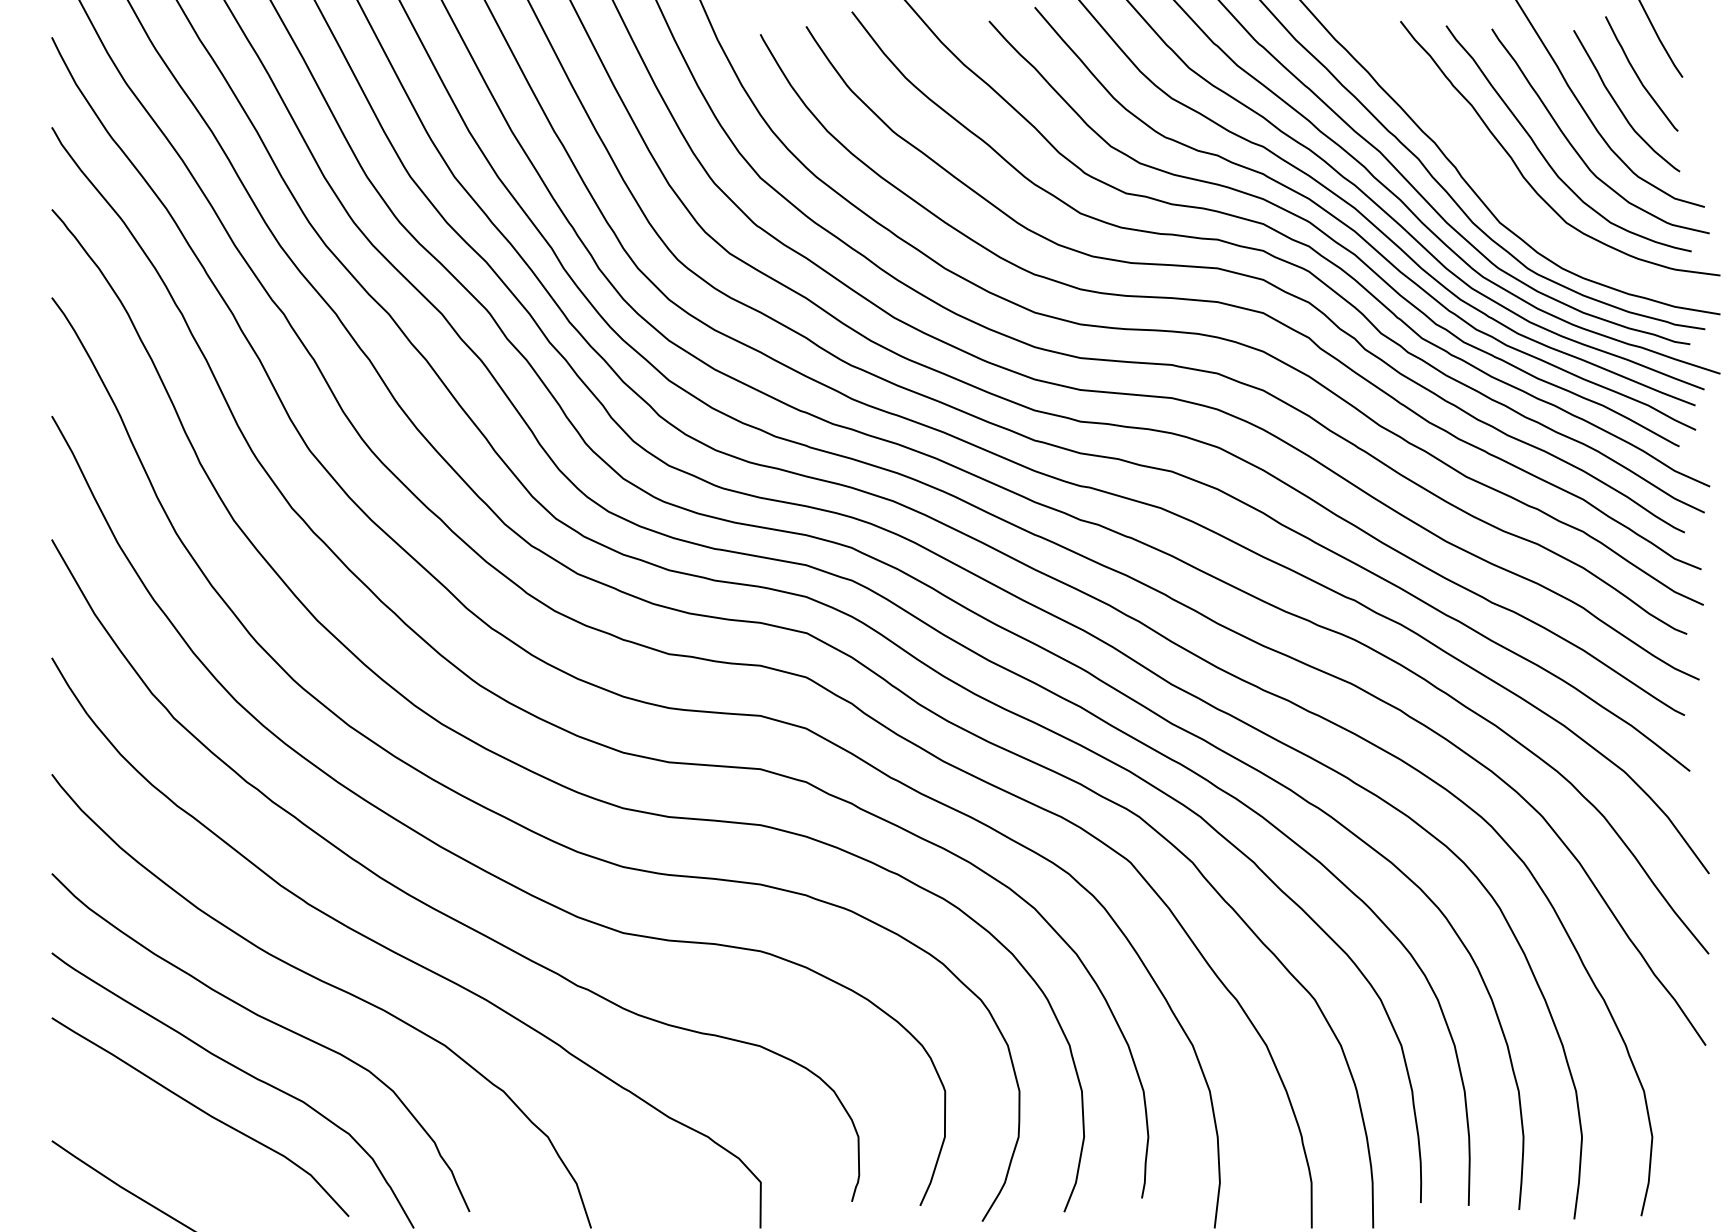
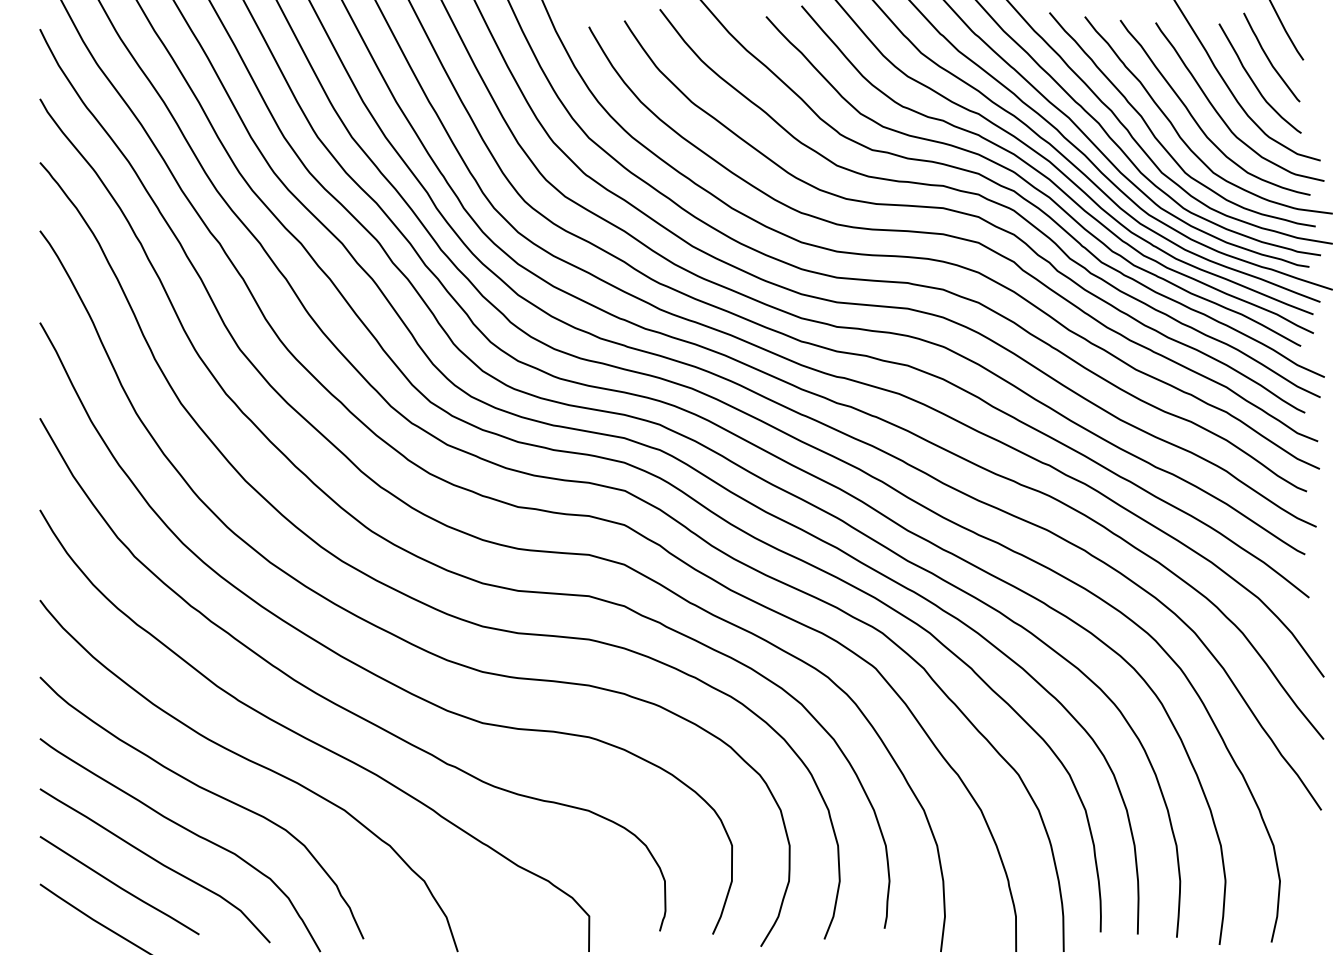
curve: (1496, 181) -> (1159, 140), added
line: (154, 1143) -> (119, 886), added

